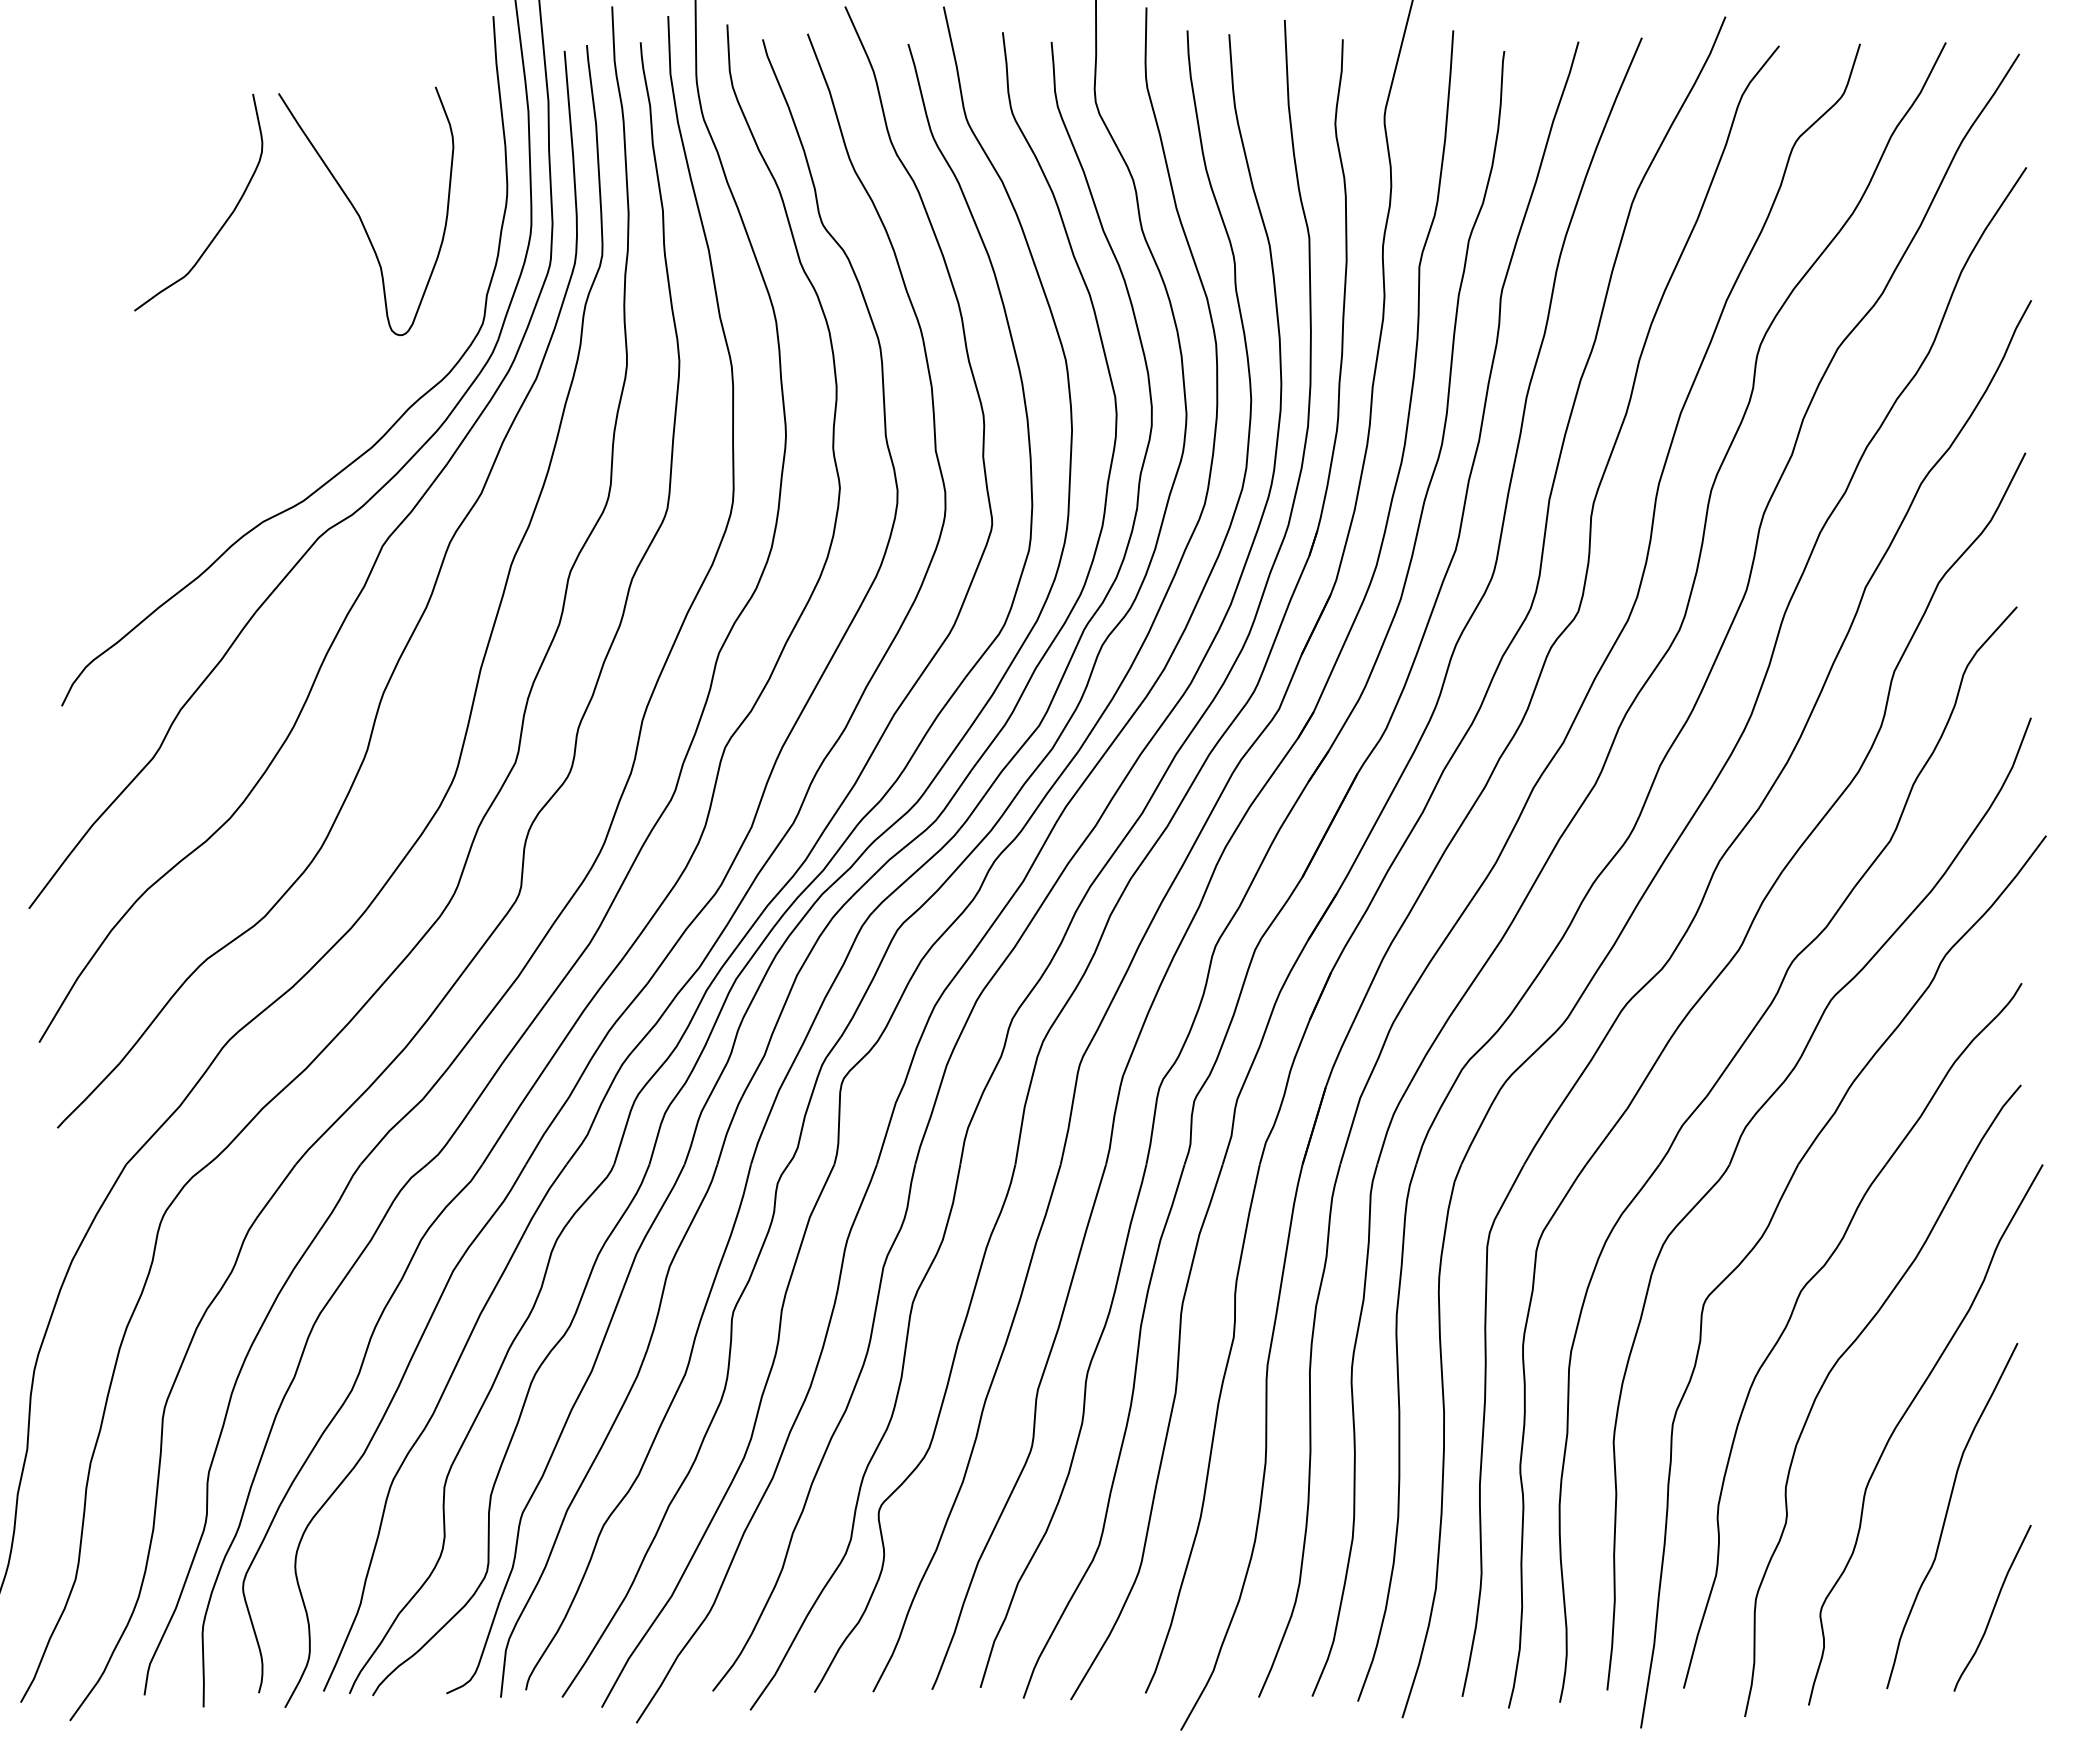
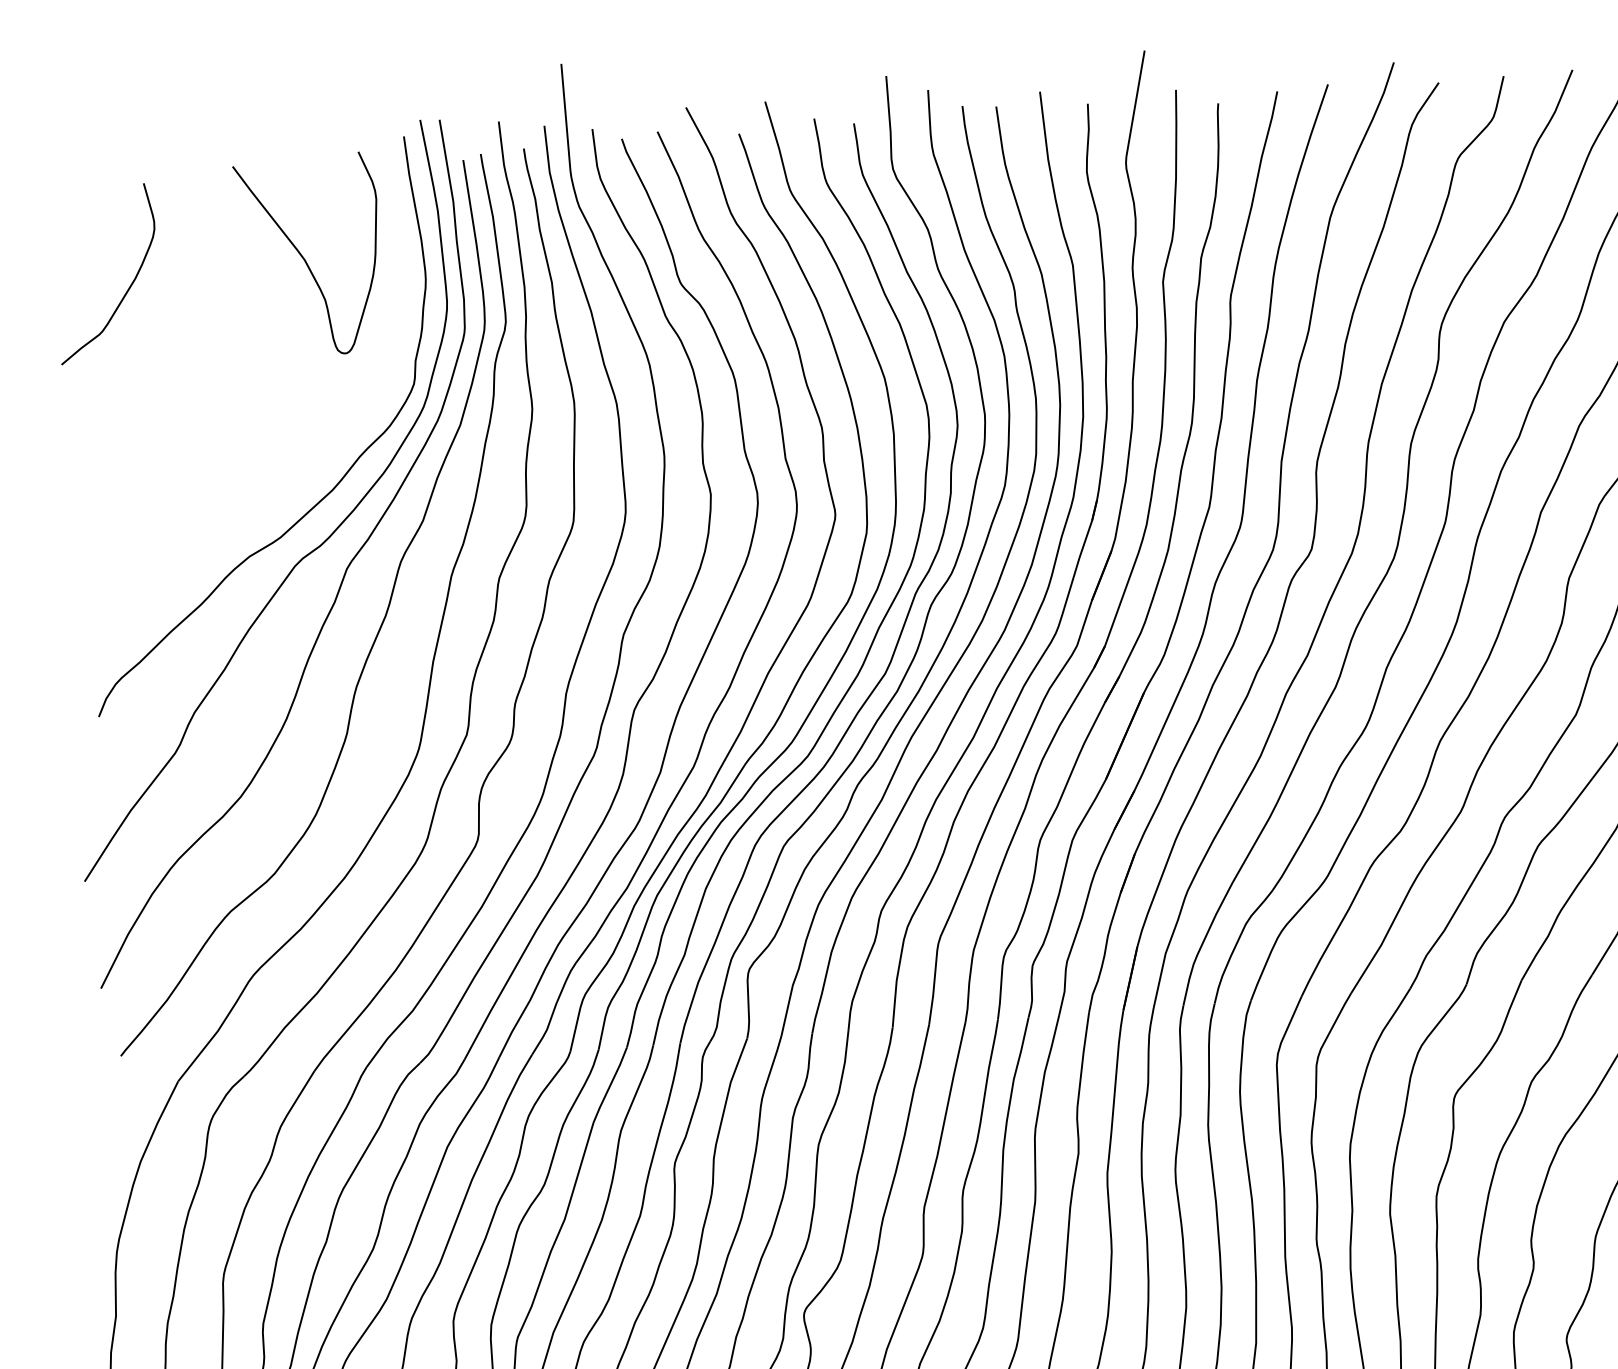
curve: (359, 214) -> (304, 258), moved
curve: (225, 220) -> (129, 286), moved

